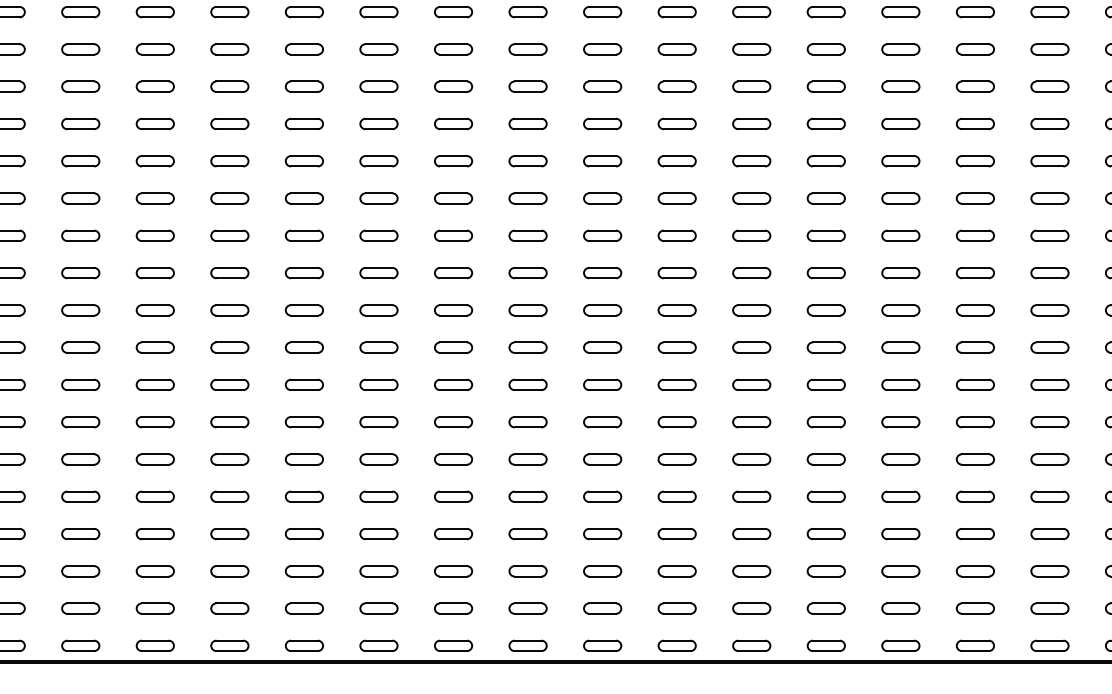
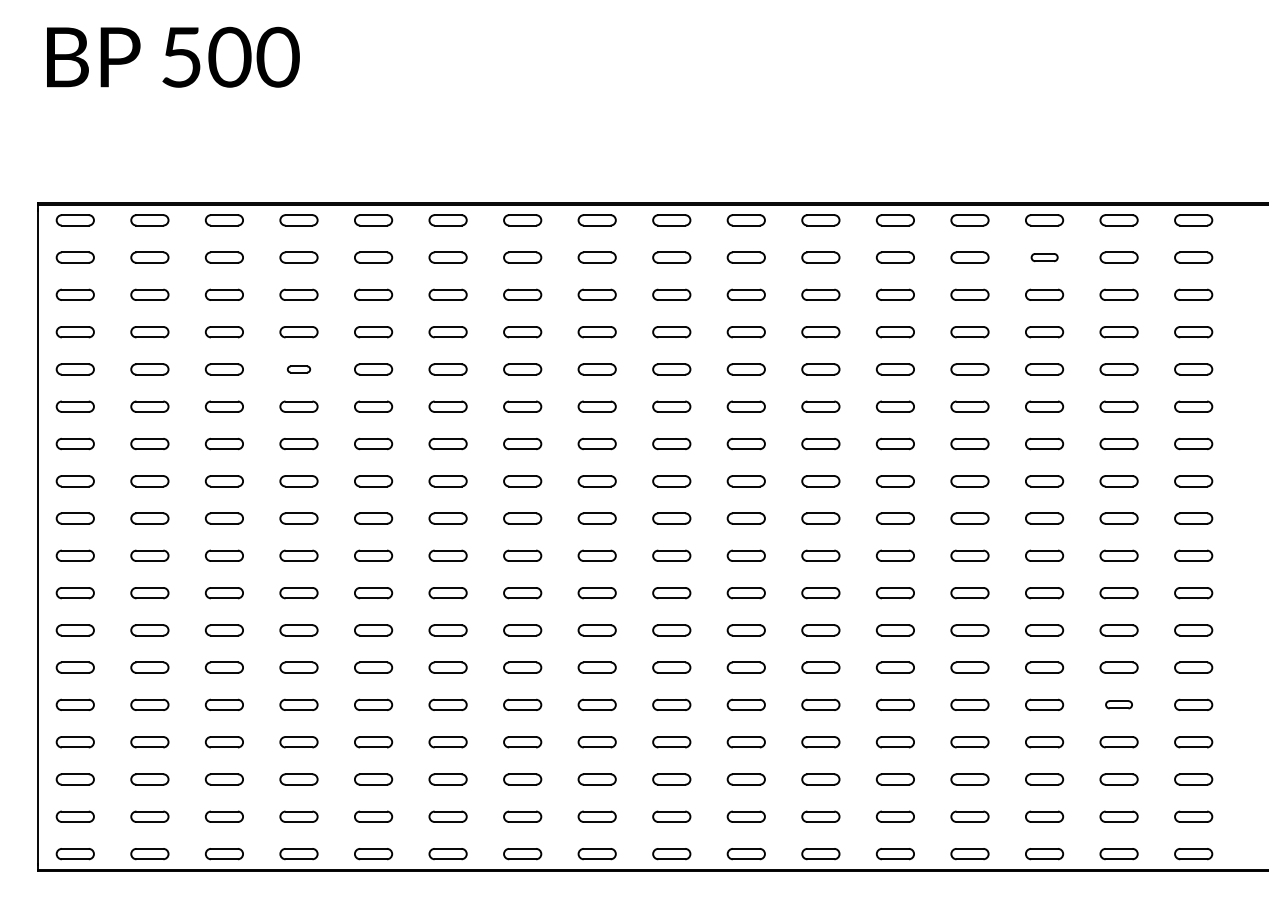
part: (975, 49) -> (1044, 257), size x0.7
part: (229, 161) -> (298, 369), size x0.6
part: (1049, 496) -> (1118, 704), size x0.7

